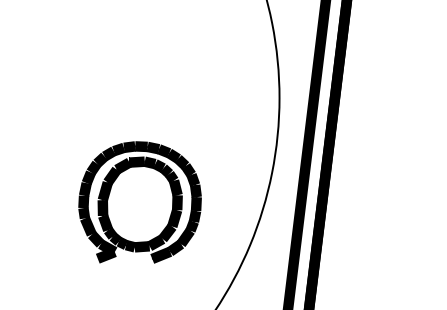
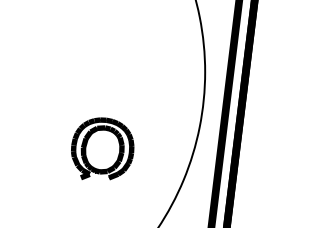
part: (139, 202) -> (102, 148), size x0.7

